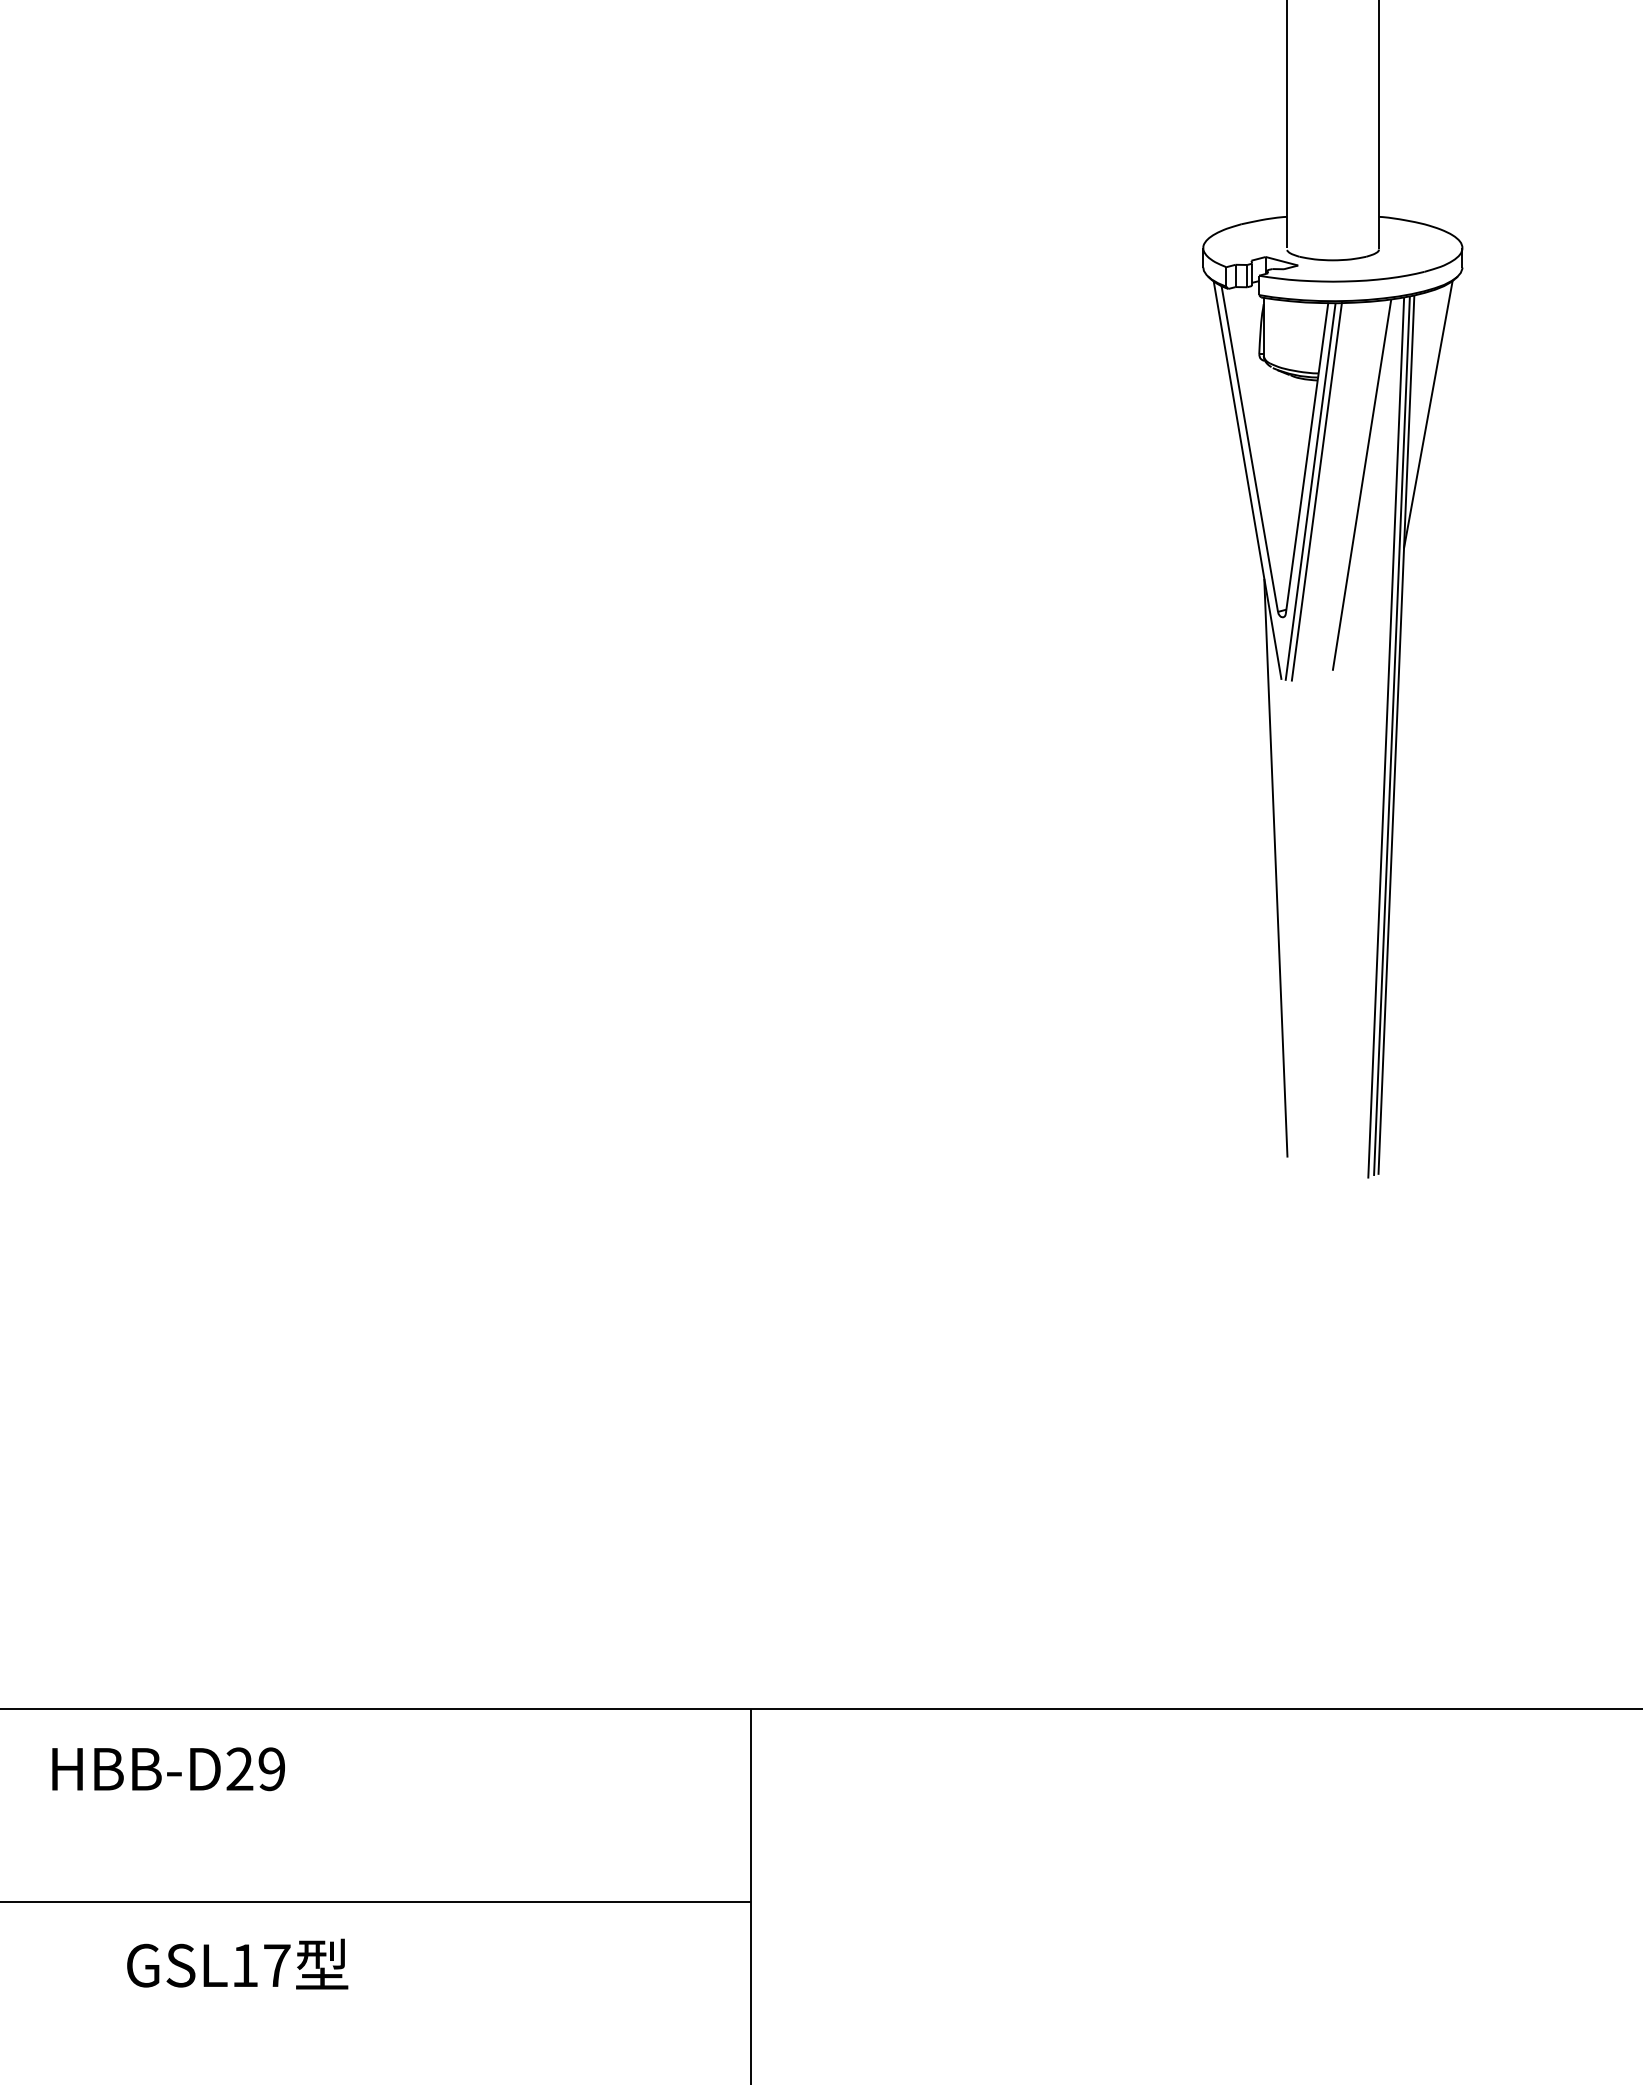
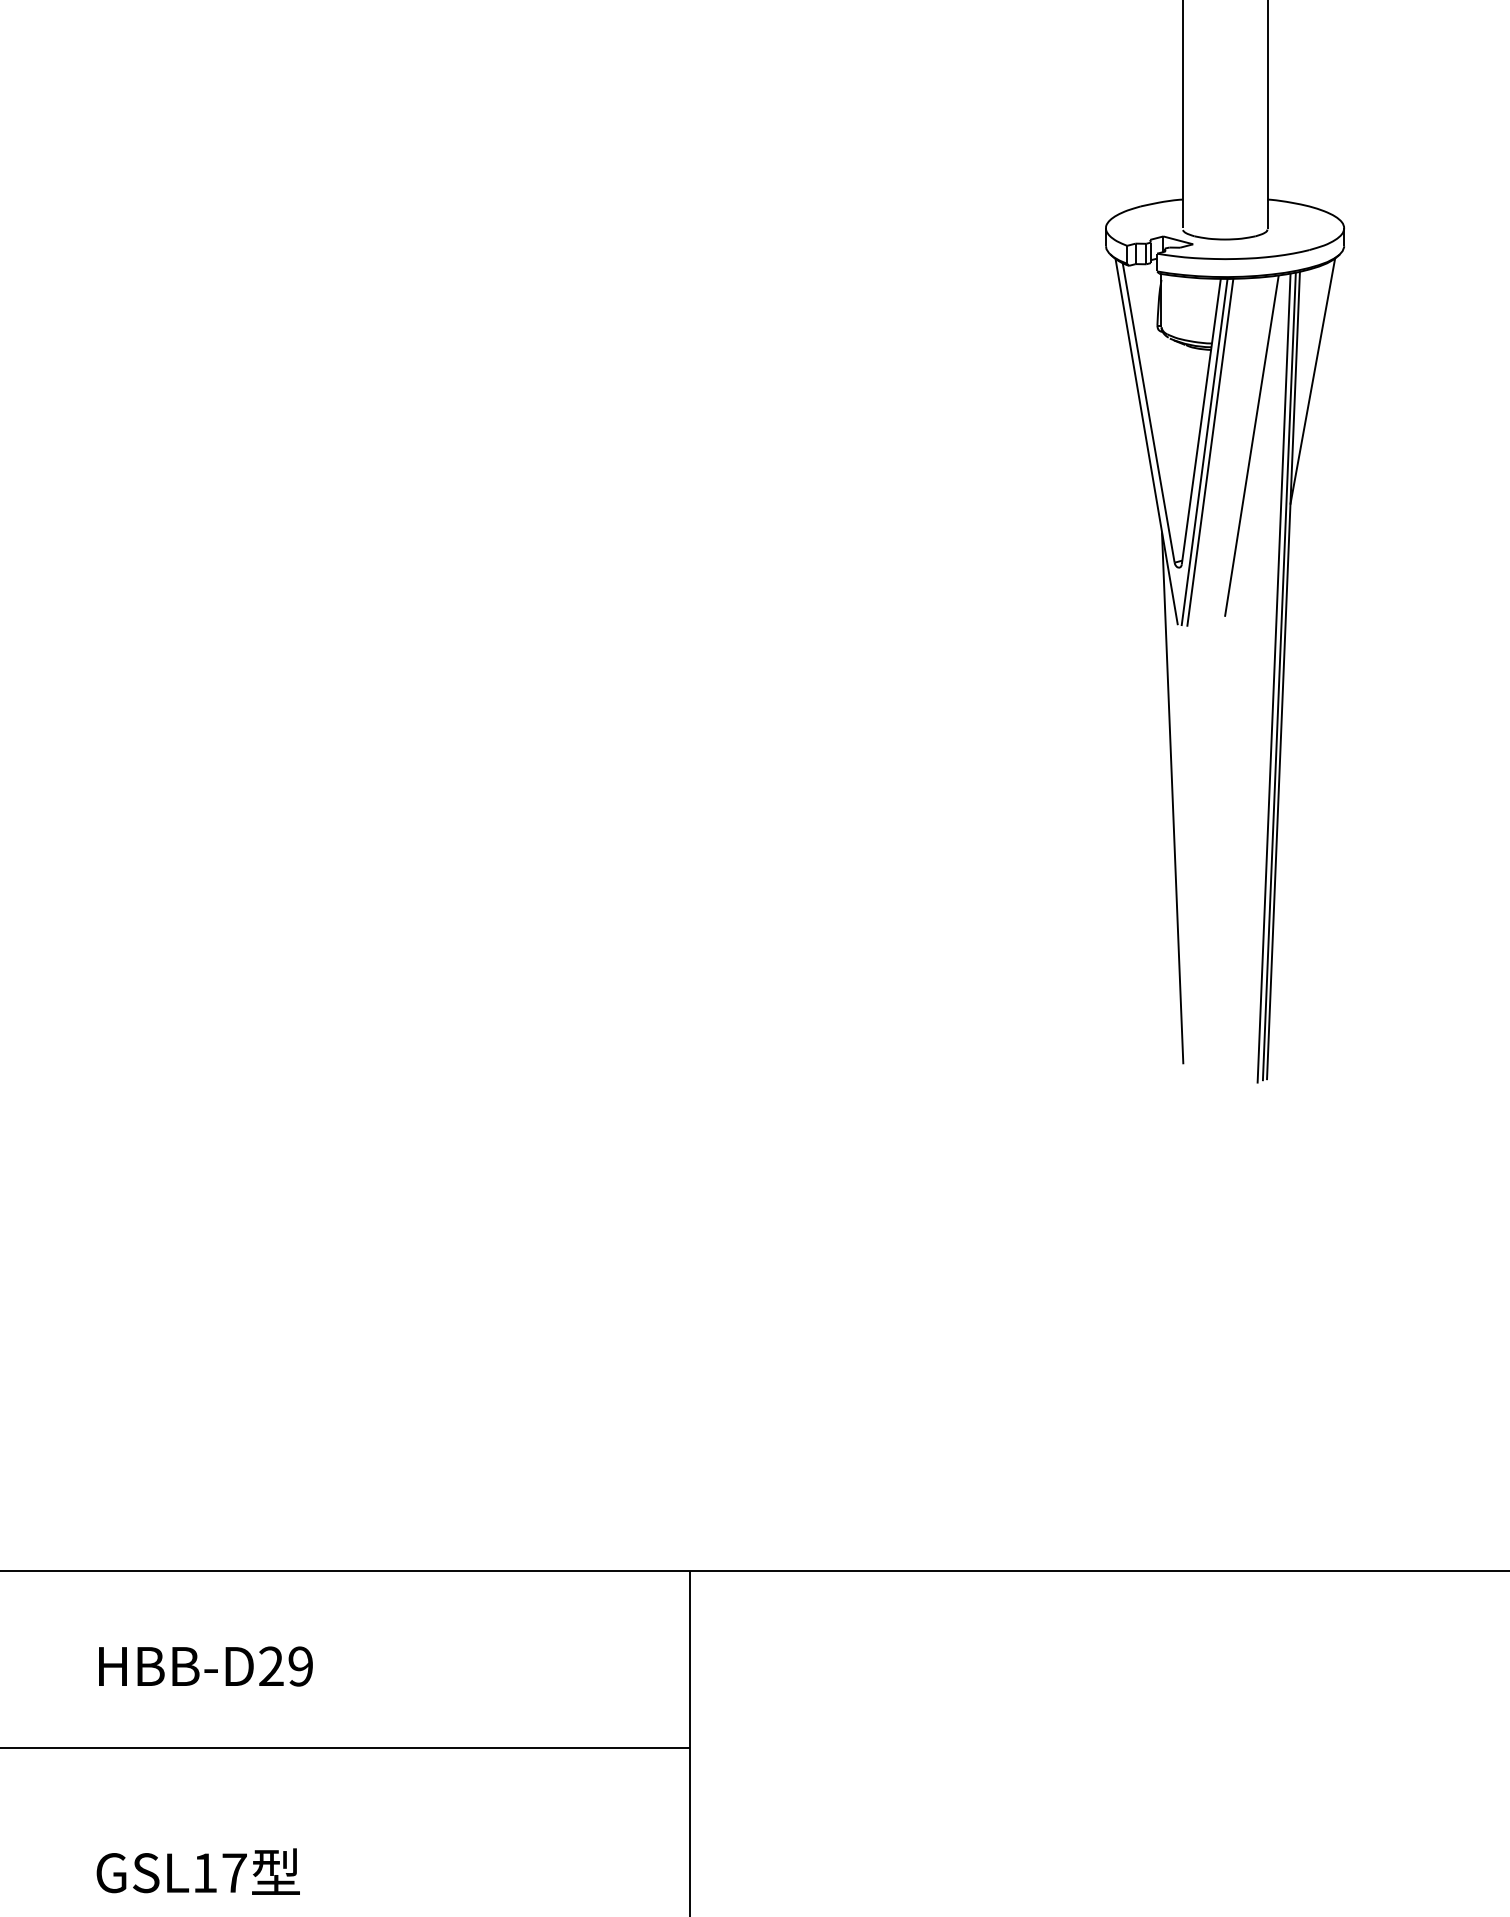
text: (168, 1769) -> (205, 1666), moved
text: (236, 1963) -> (197, 1871), moved

